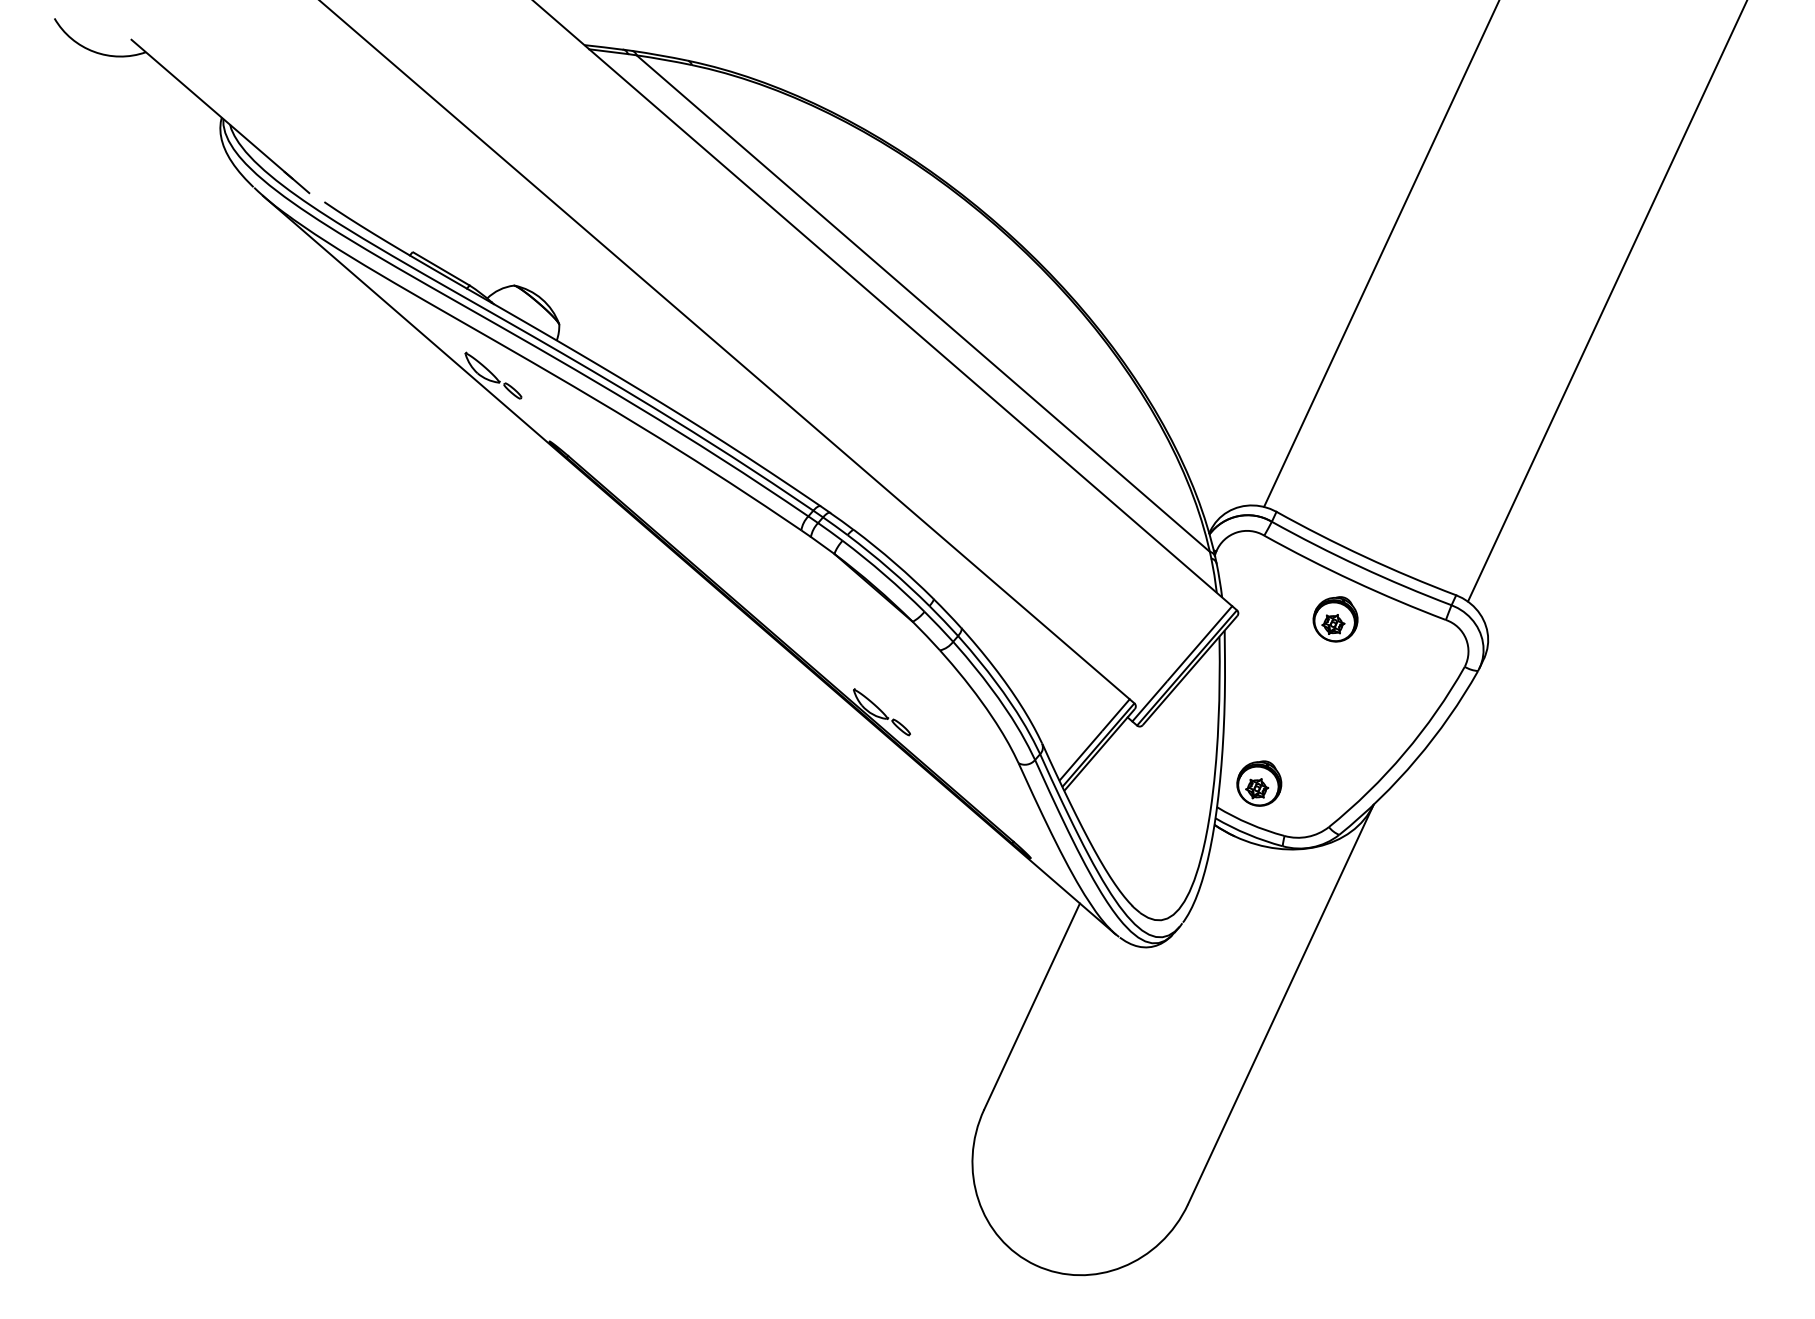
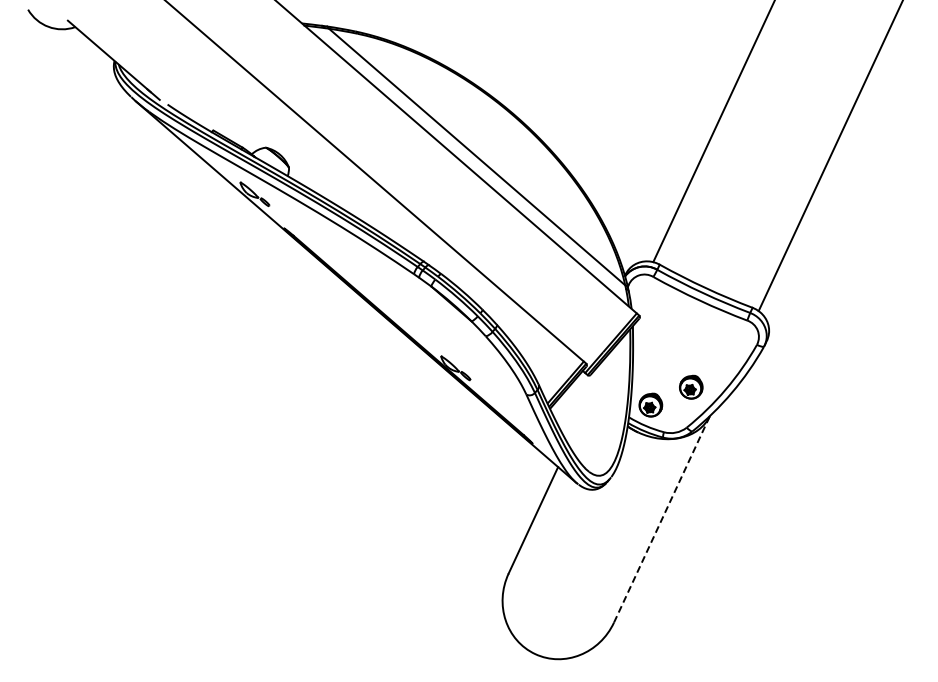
part: (1336, 617) -> (691, 386), moved
line: (1281, 1004) -> (662, 519), solid -> dashed

